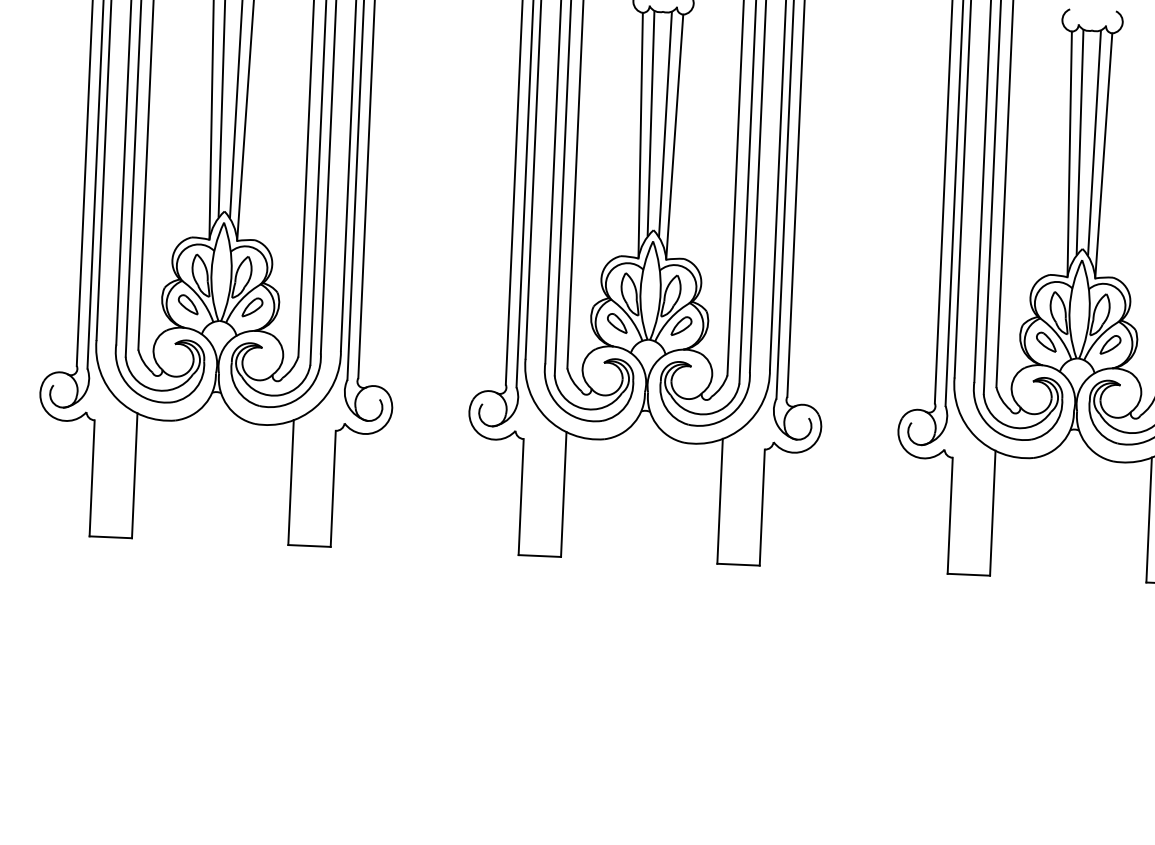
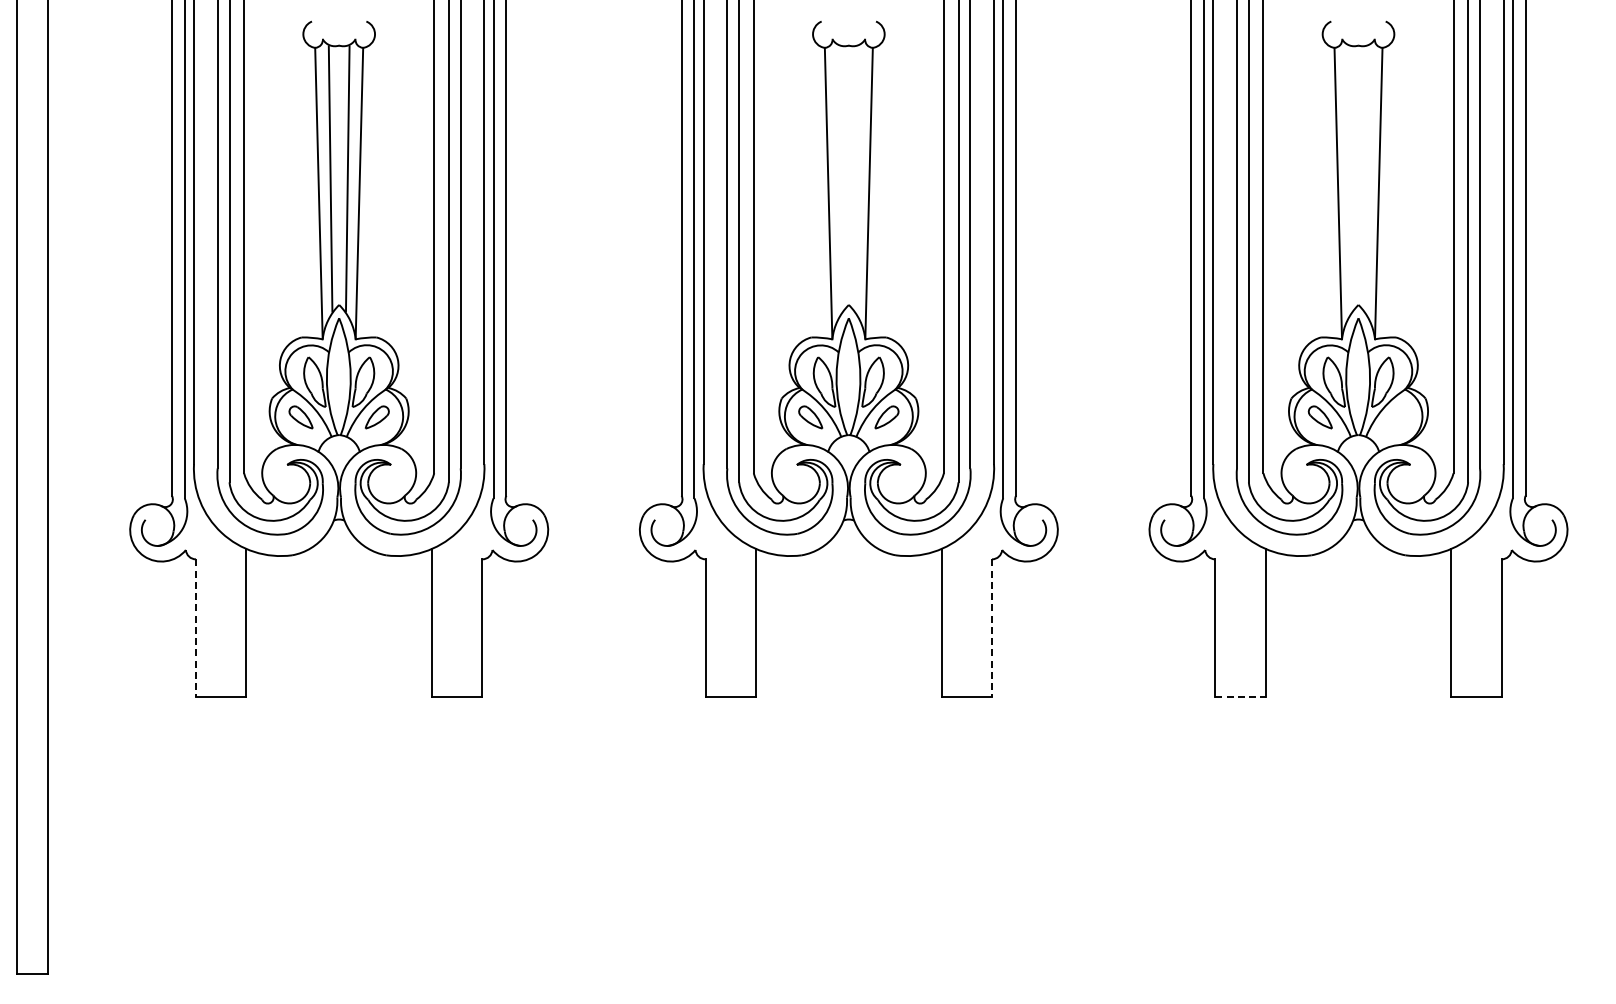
line: (651, 123) -> (840, 178), removed
line: (665, 124) -> (857, 178), removed
line: (1079, 142) -> (1349, 178), removed
line: (1094, 142) -> (1366, 178), removed
part: (1110, 345) -> (1396, 417), removed
line: (91, 478) -> (195, 628), solid -> dashed
line: (762, 507) -> (992, 628), solid -> dashed
line: (968, 575) -> (1240, 697), solid -> dashed

